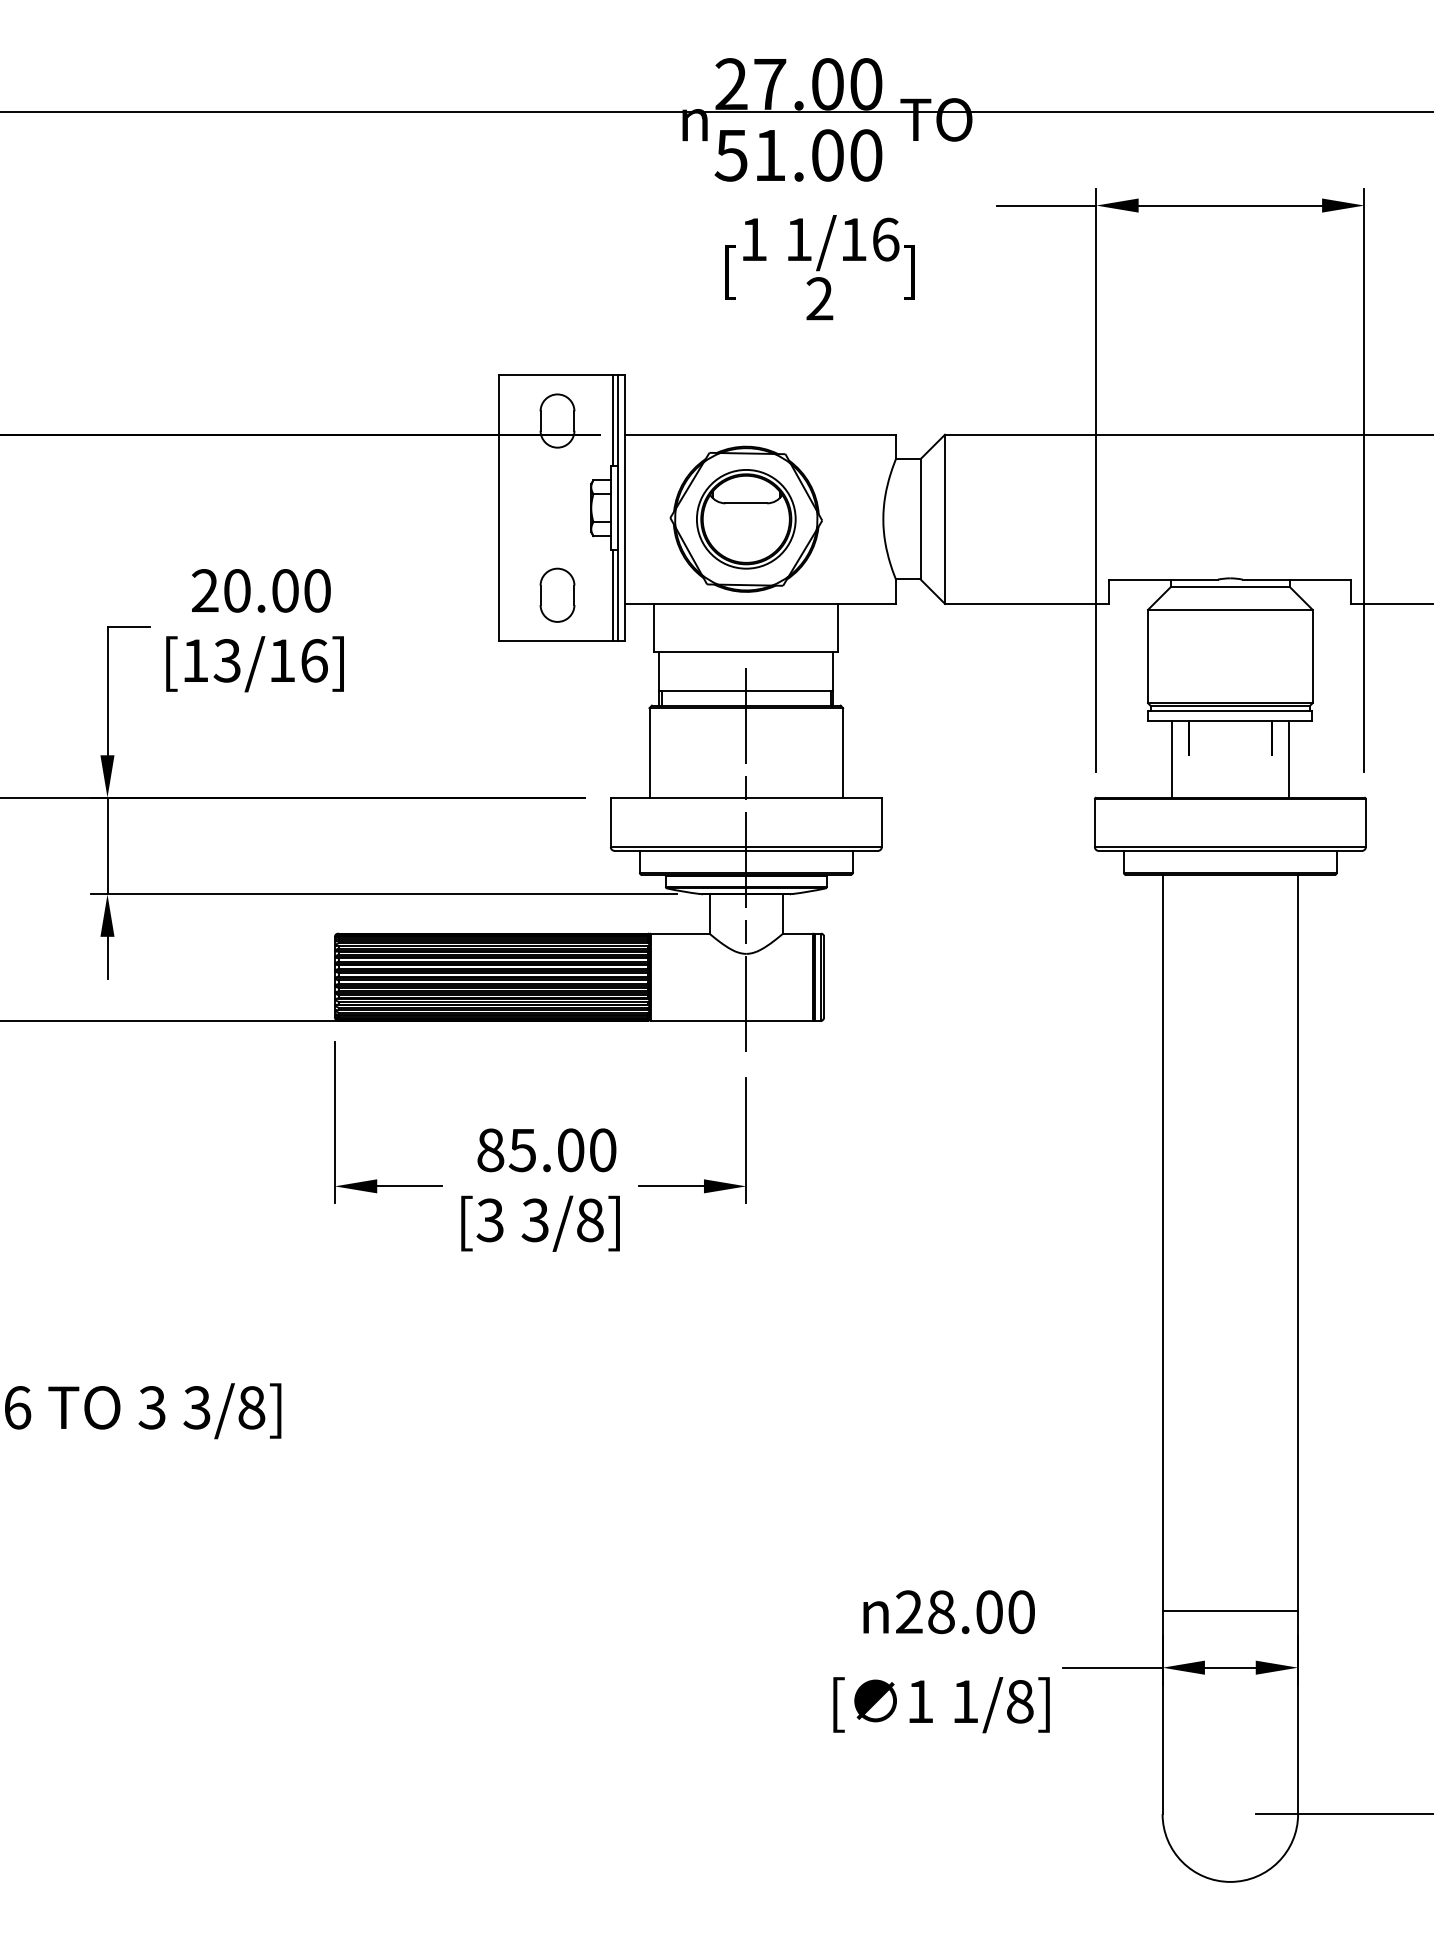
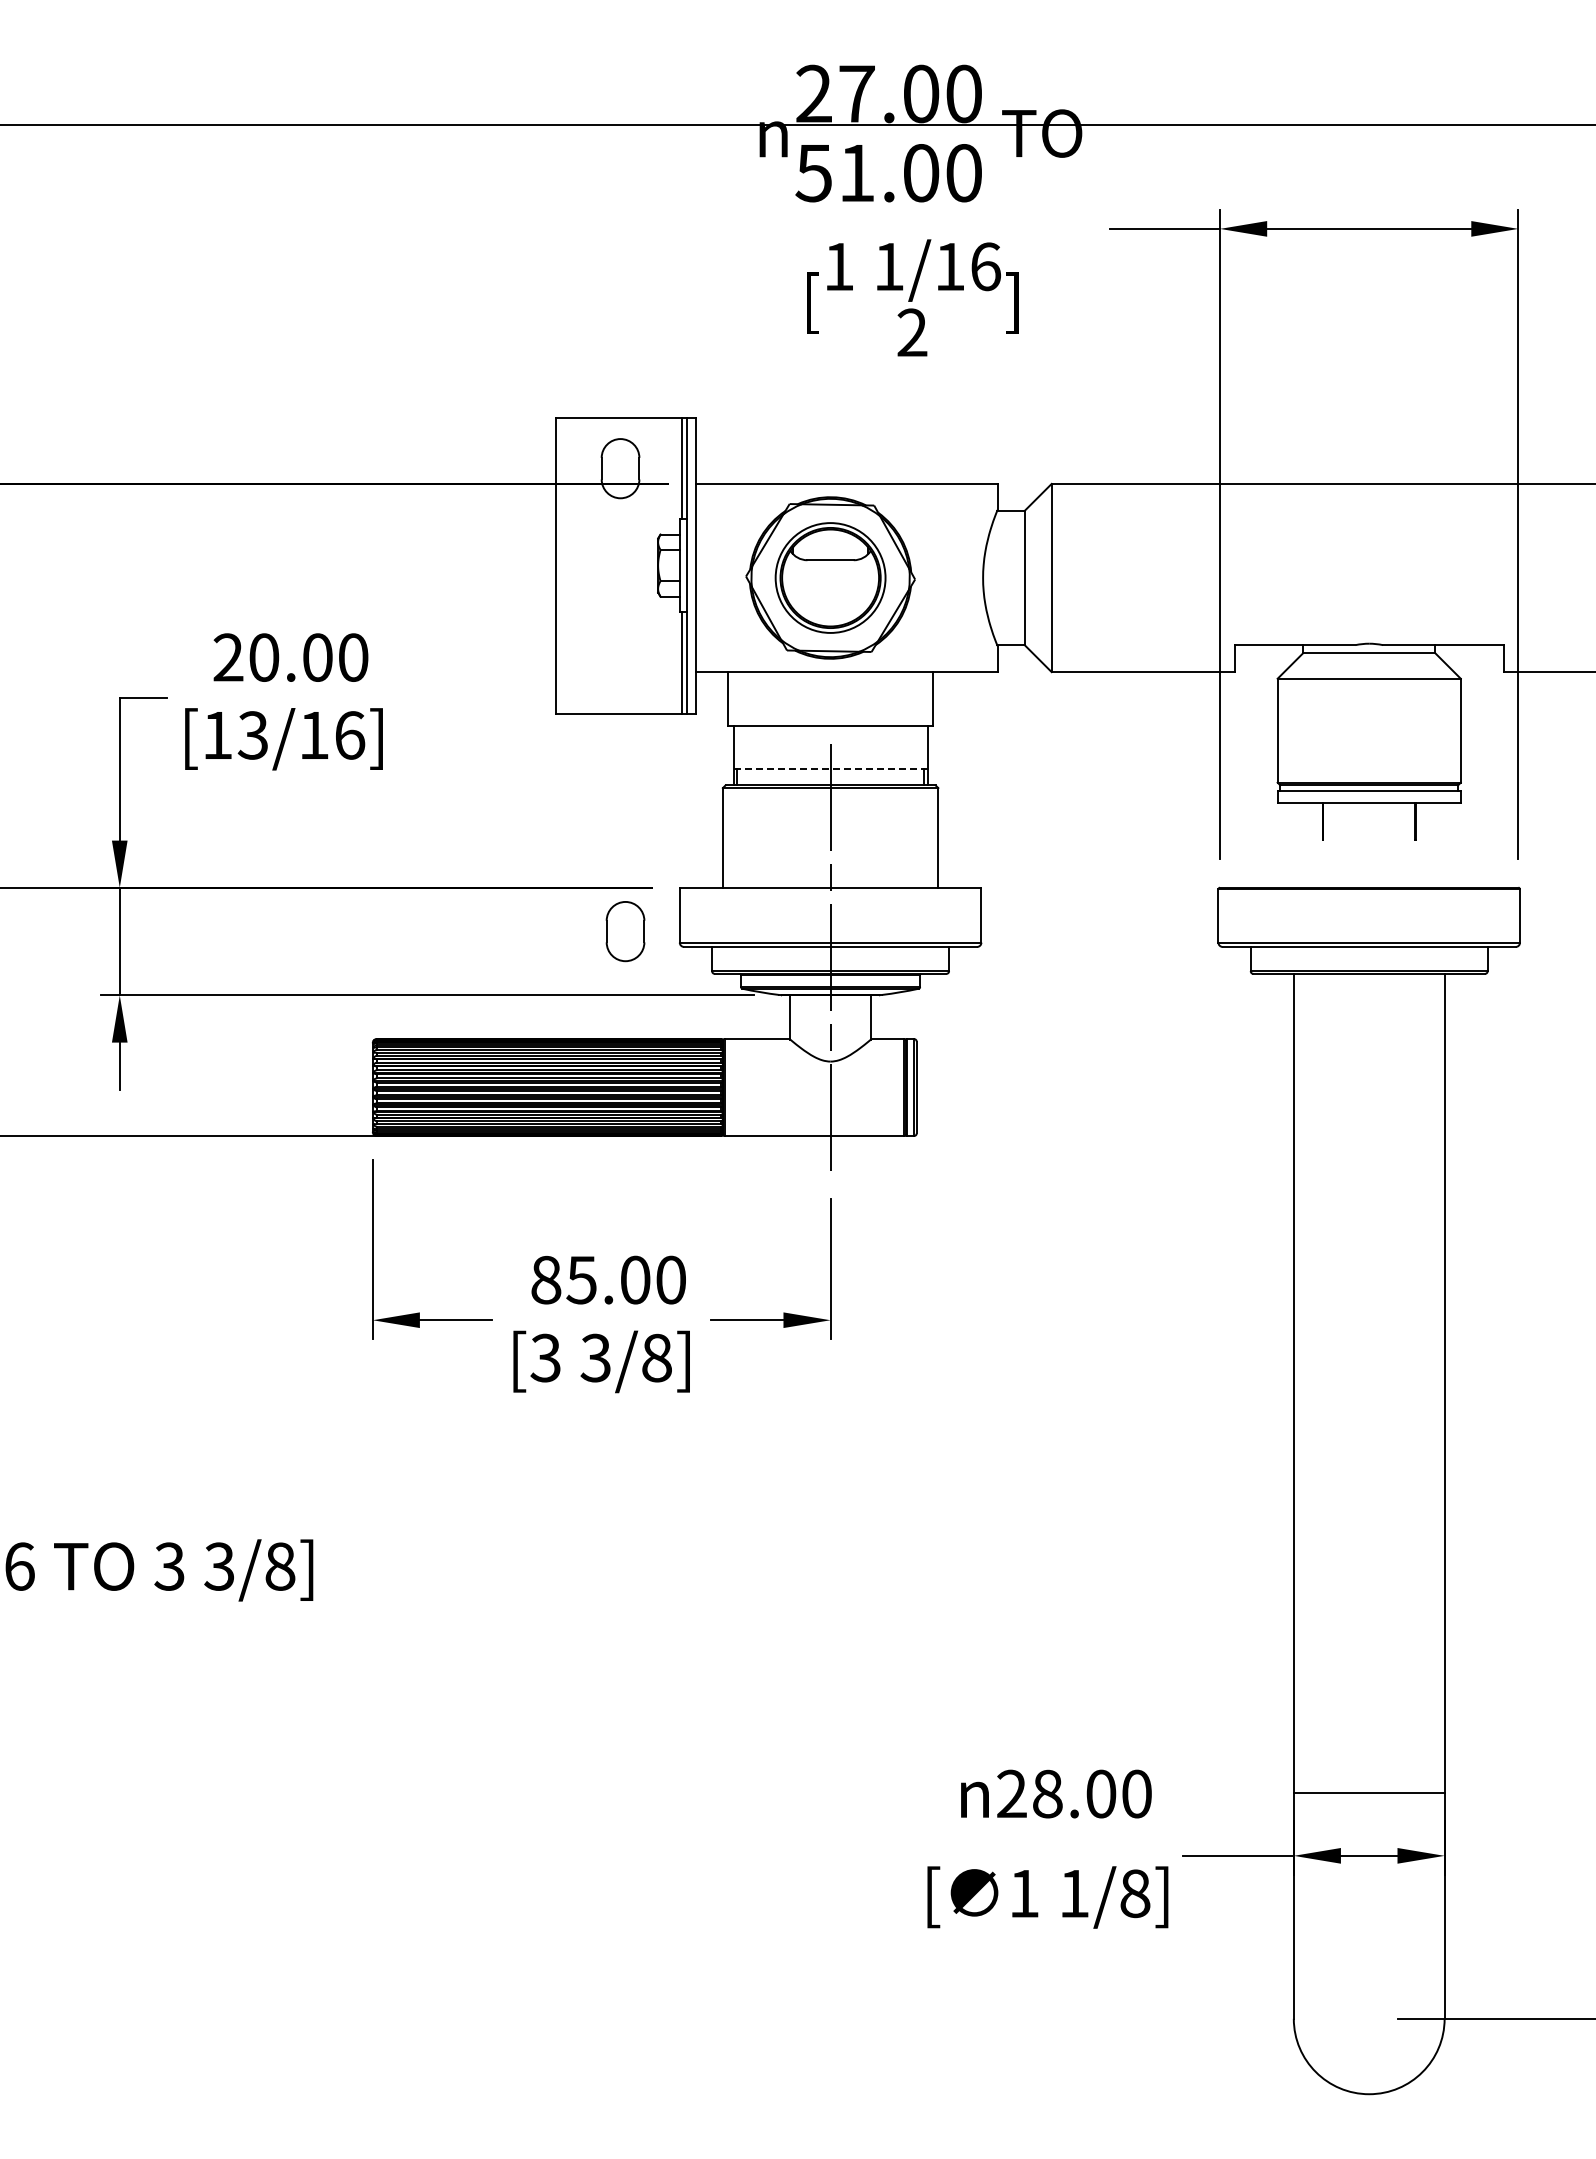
part: (557, 595) -> (625, 931), moved
line: (746, 691) -> (830, 769), solid -> dashed
line: (1171, 758) -> (1303, 844), removed
line: (1289, 758) -> (1434, 844), removed

